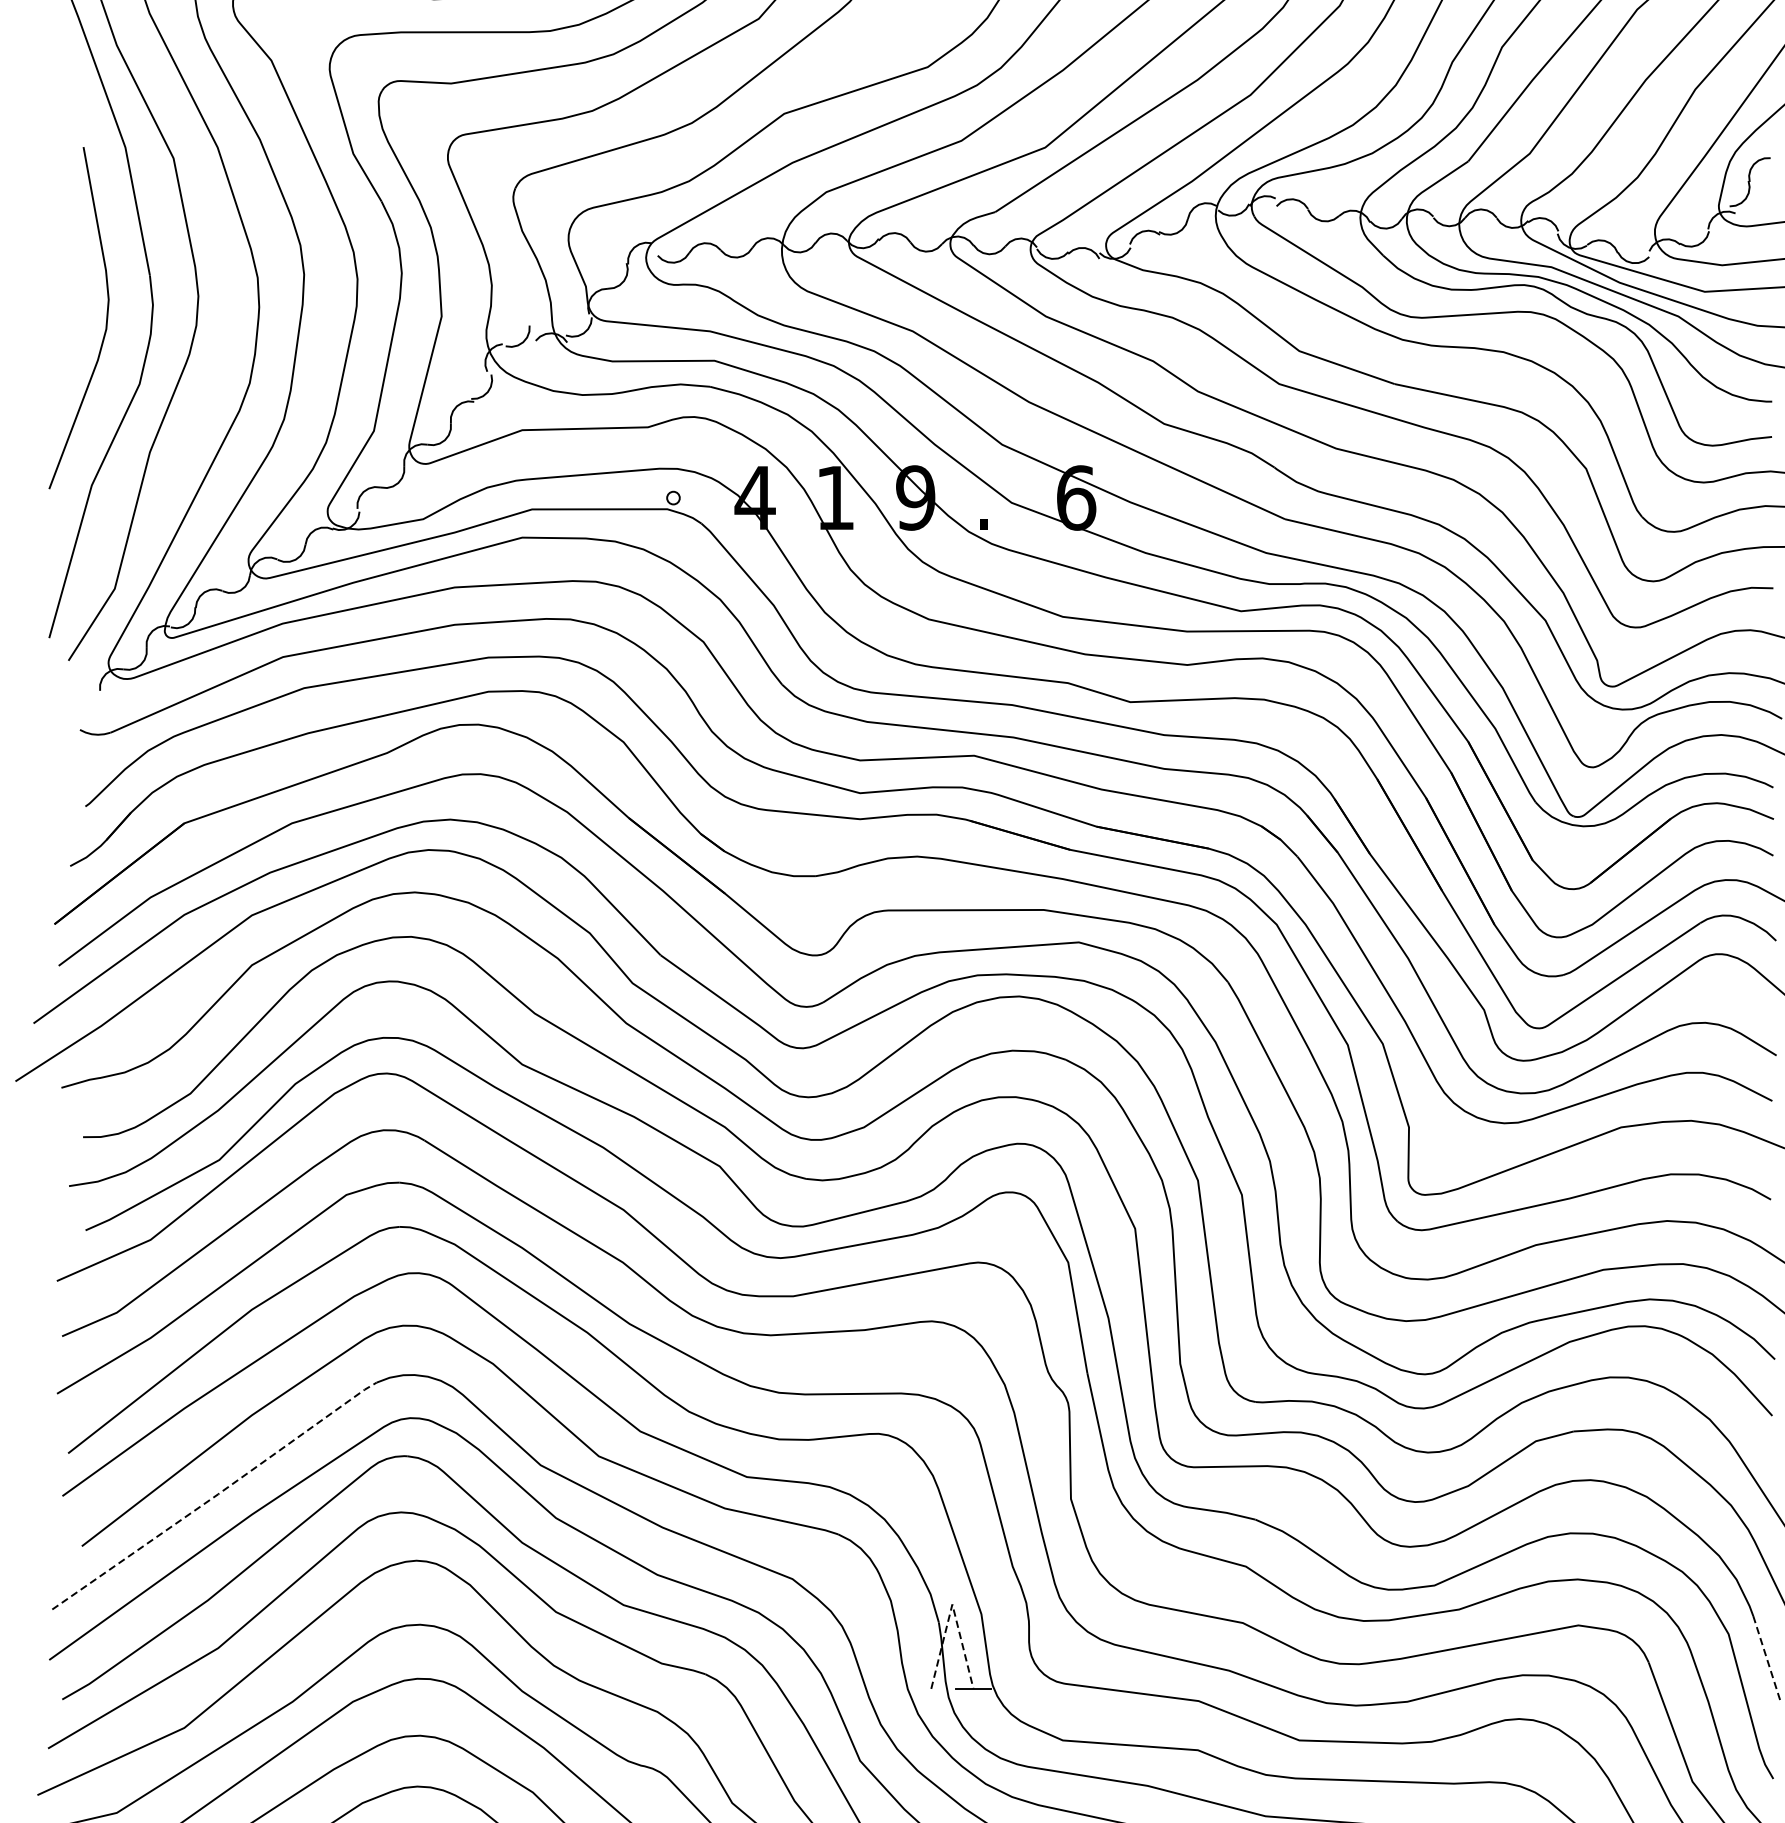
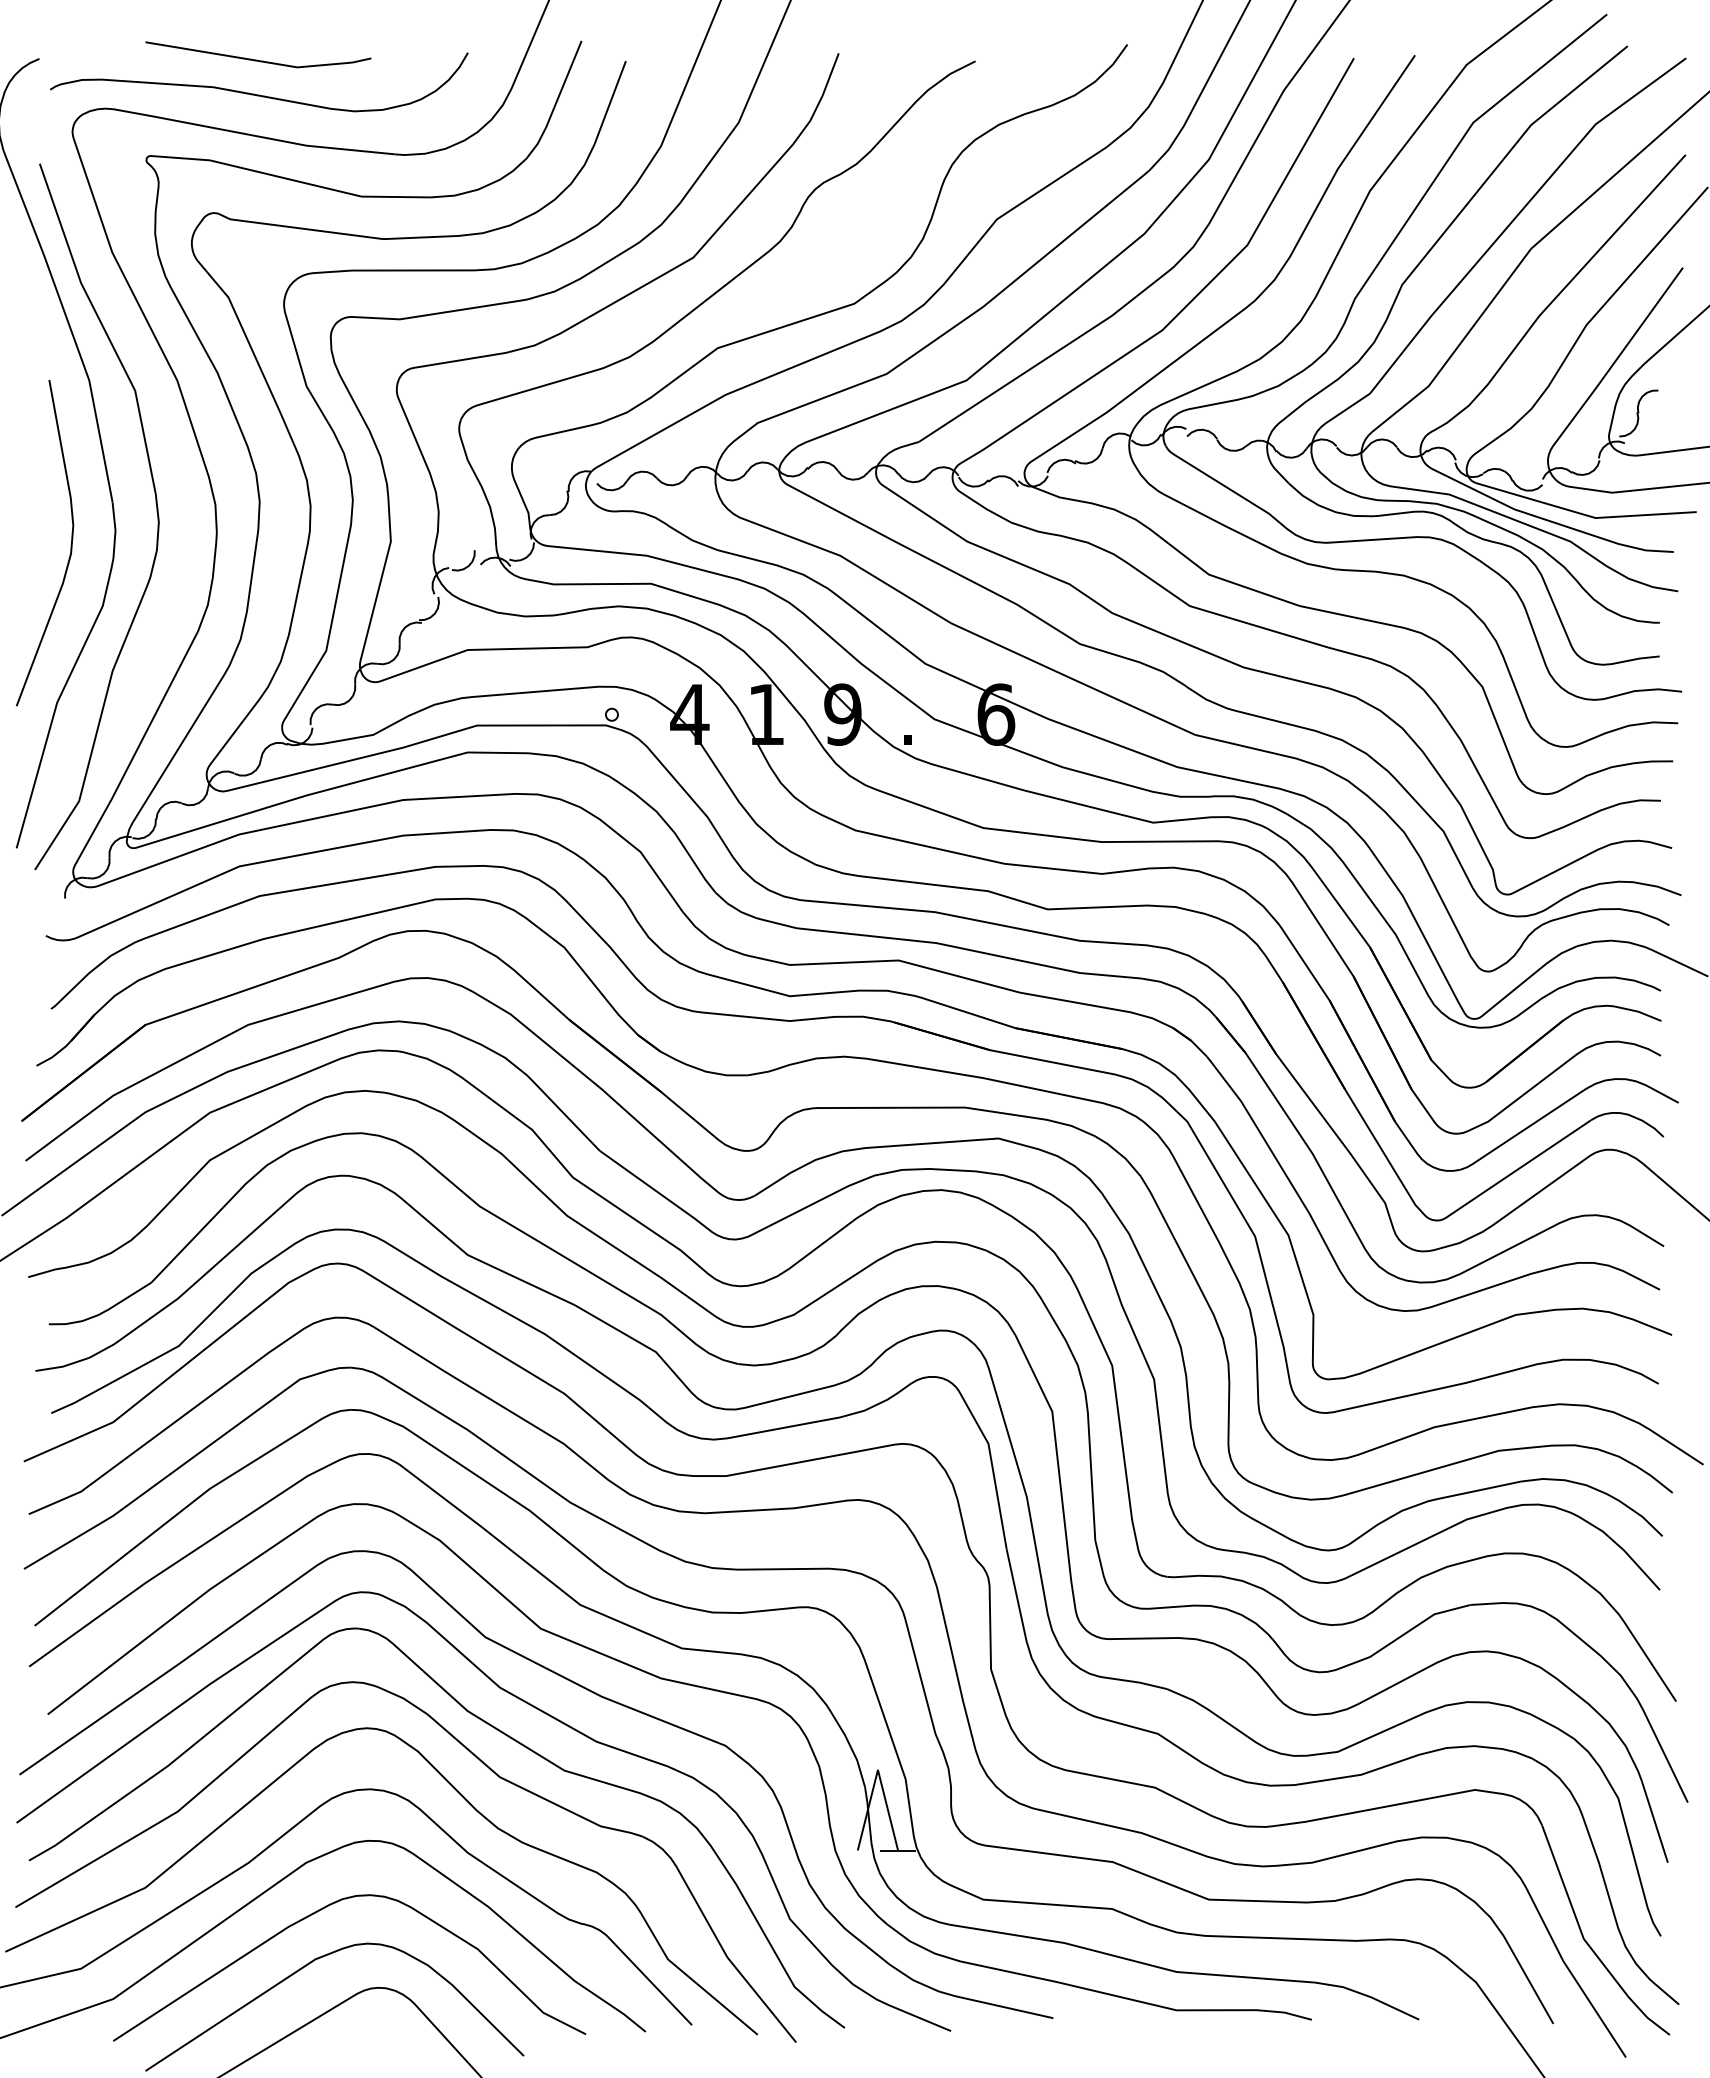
line: (216, 1495) -> (176, 1666), dashed -> solid
line: (951, 1603) -> (877, 1769), dashed -> solid
line: (1766, 1658) -> (1654, 1821), dashed -> solid

